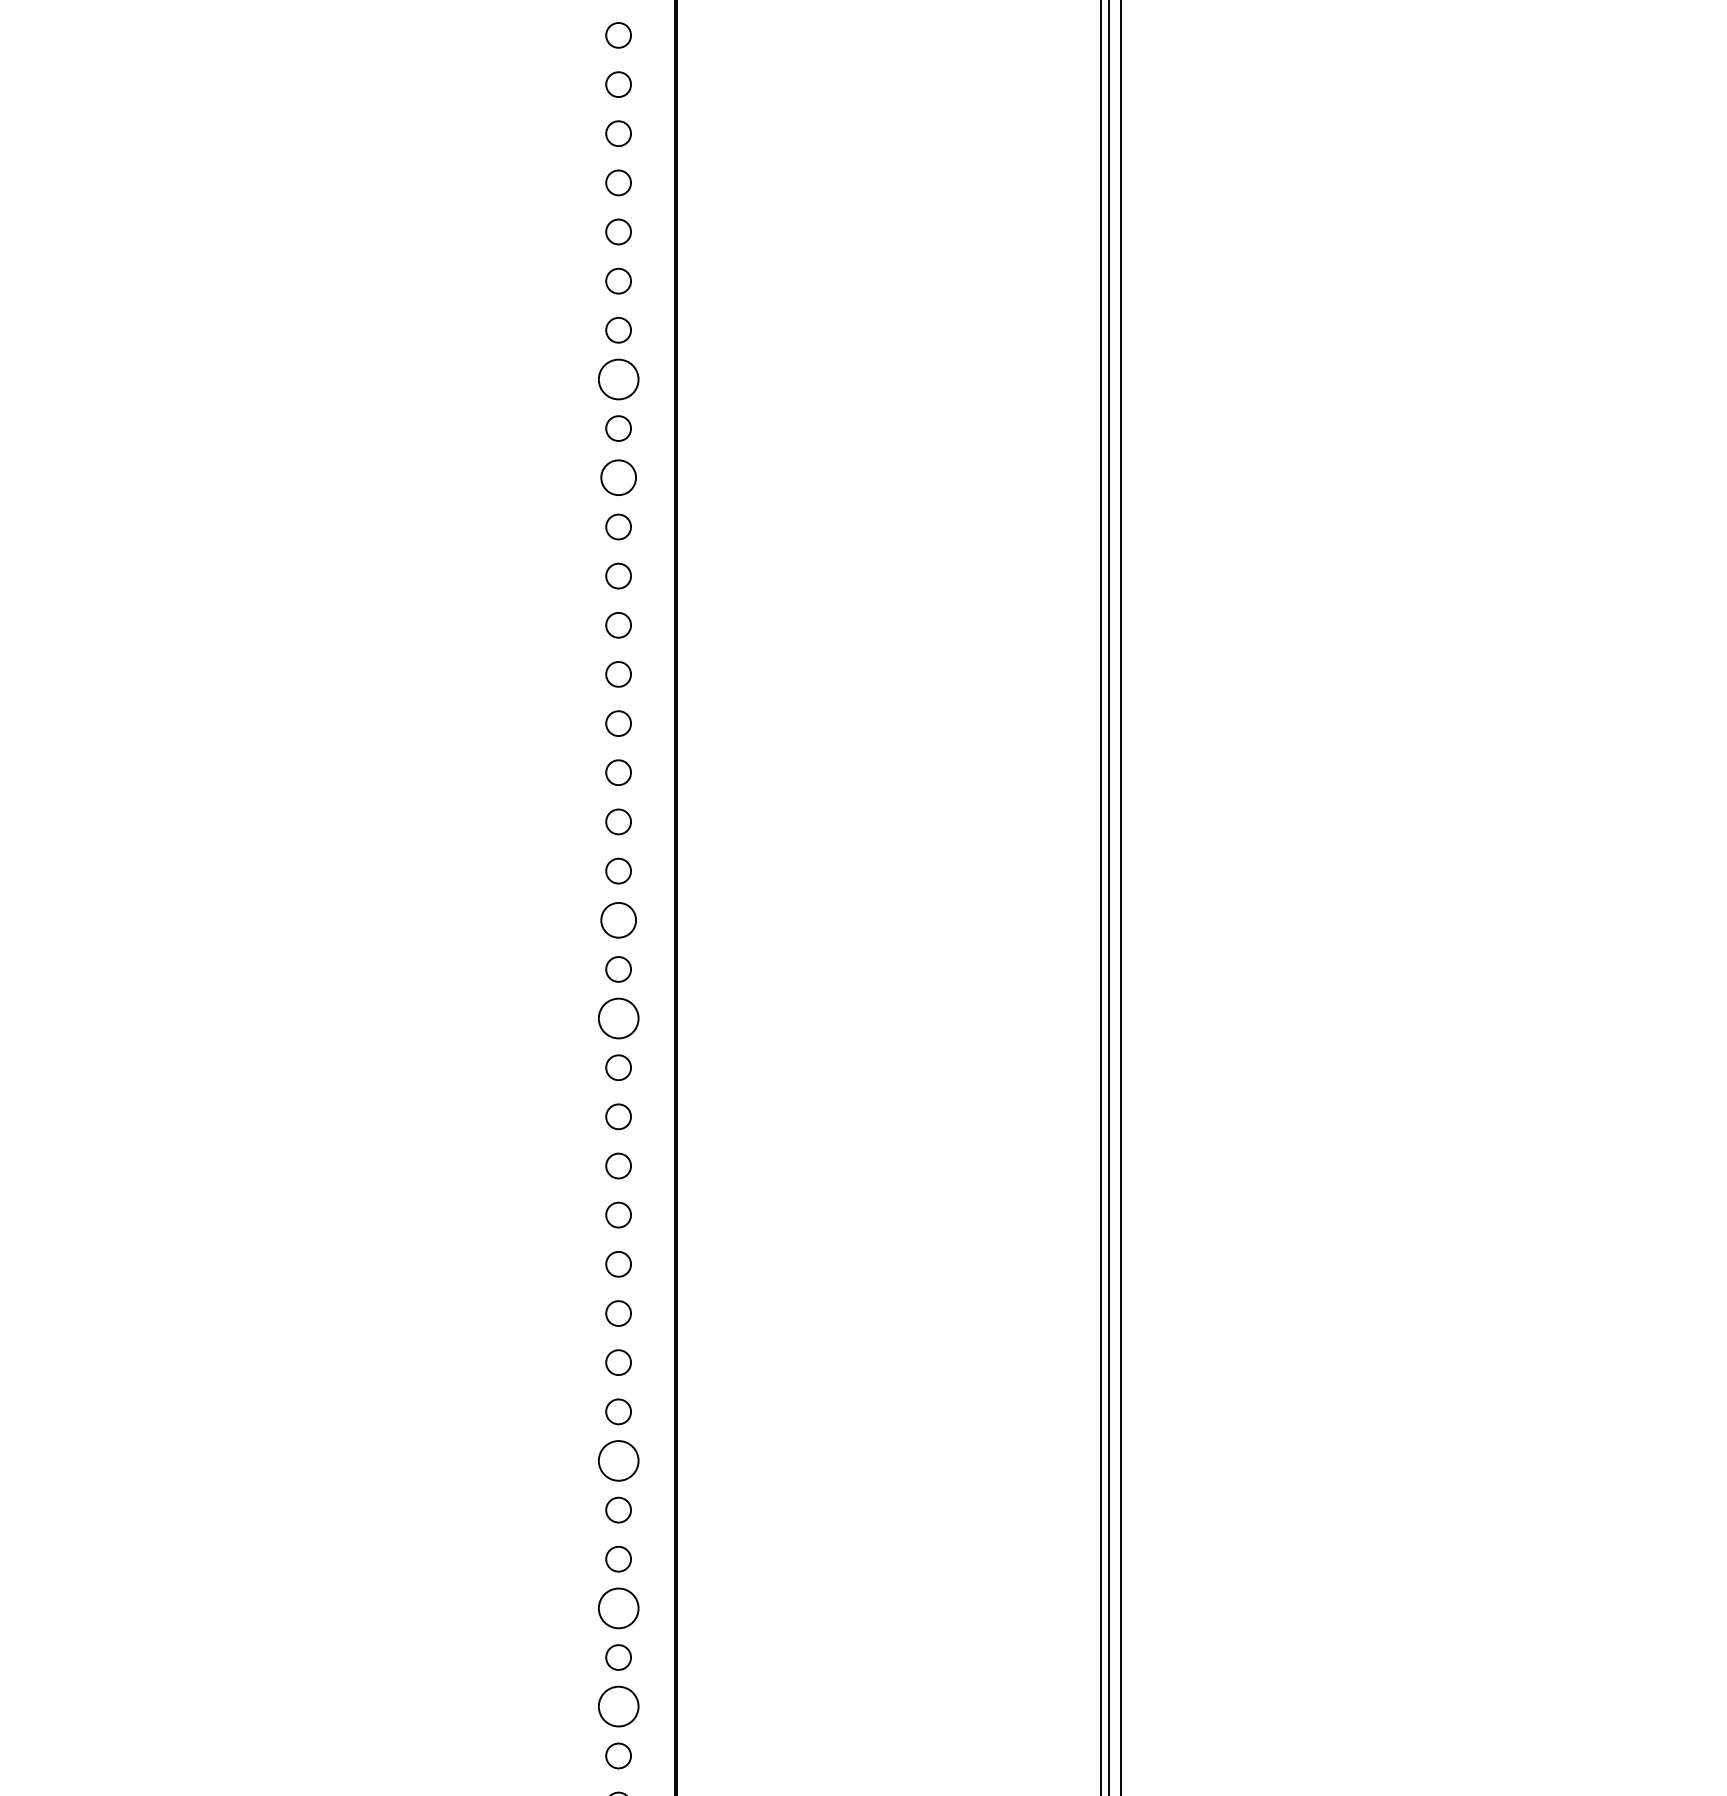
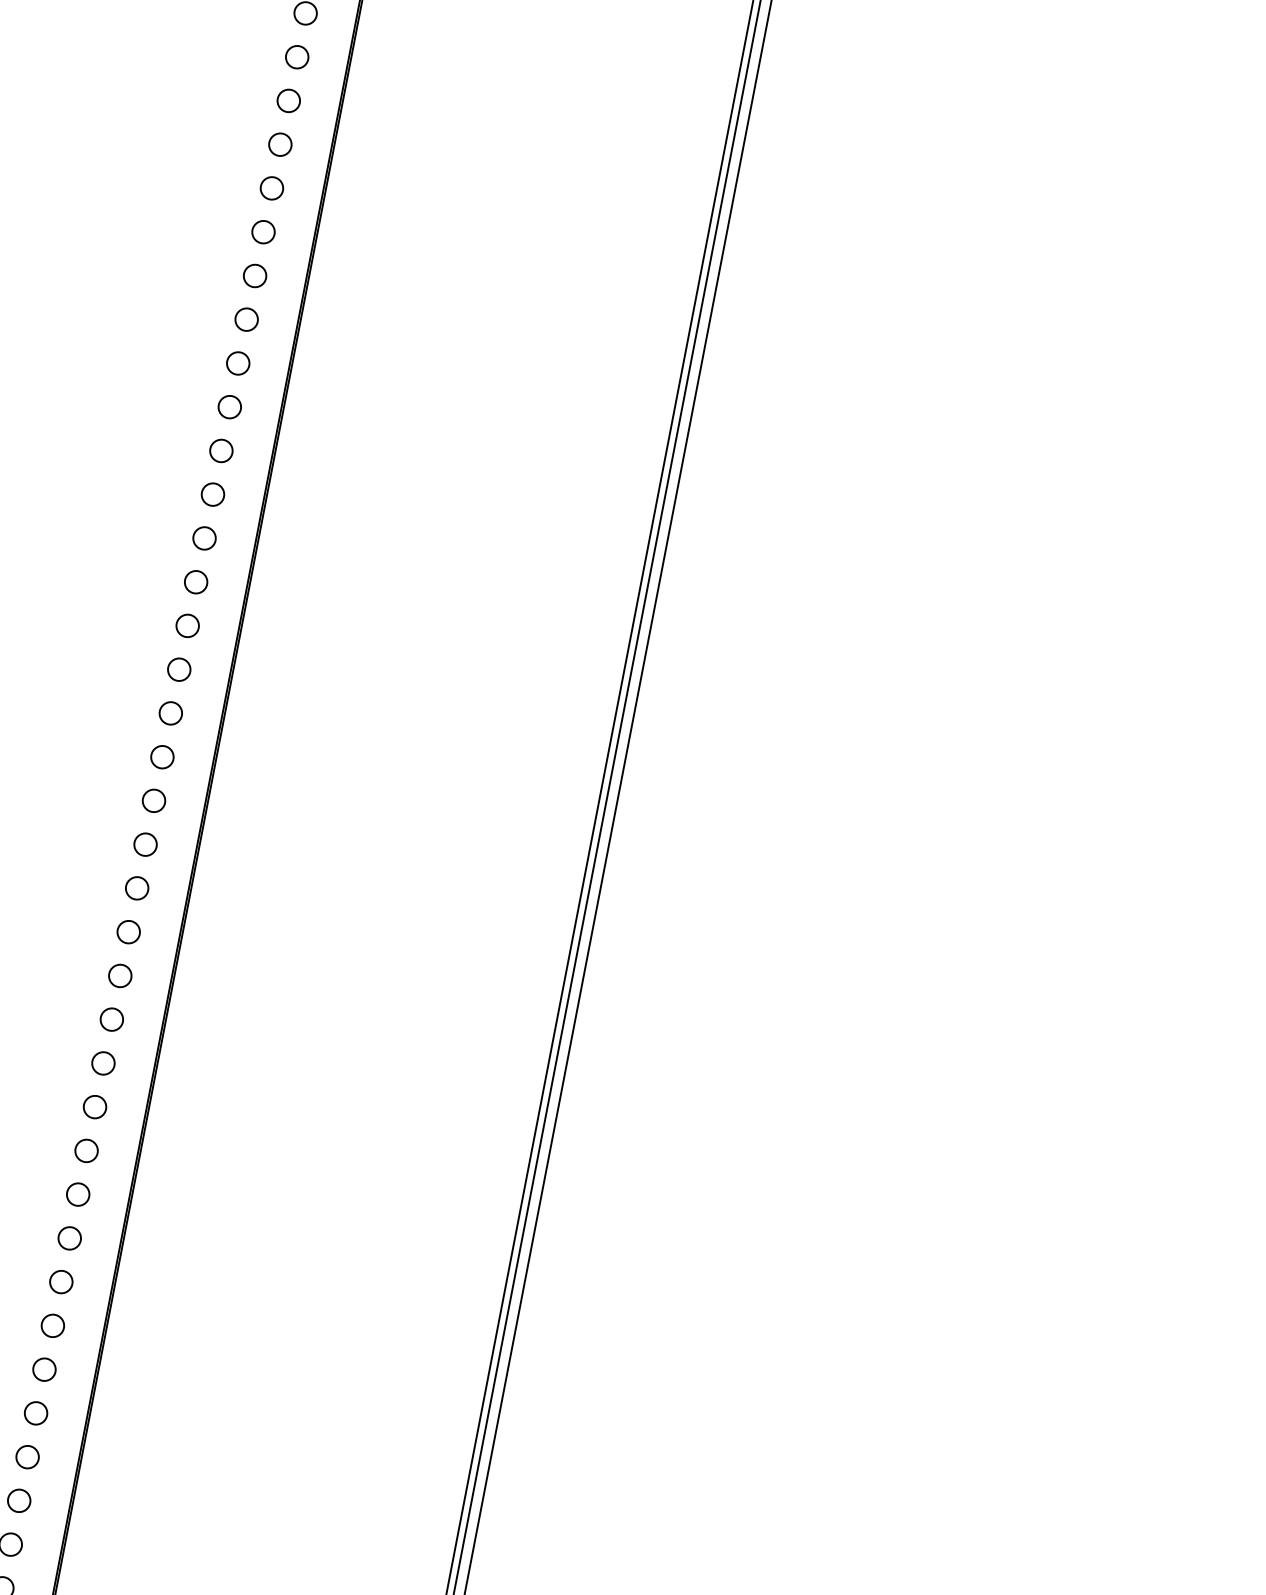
circle: (618, 379) -> (280, 144), size x0.62
circle: (618, 477) -> (263, 231), size x0.71
circle: (618, 919) -> (187, 625), size x0.71
circle: (618, 1018) -> (170, 713), size x0.62
circle: (618, 1460) -> (95, 1106), size x0.62
circle: (618, 1608) -> (69, 1238), size x0.62
circle: (618, 1706) -> (52, 1325), size x0.62

